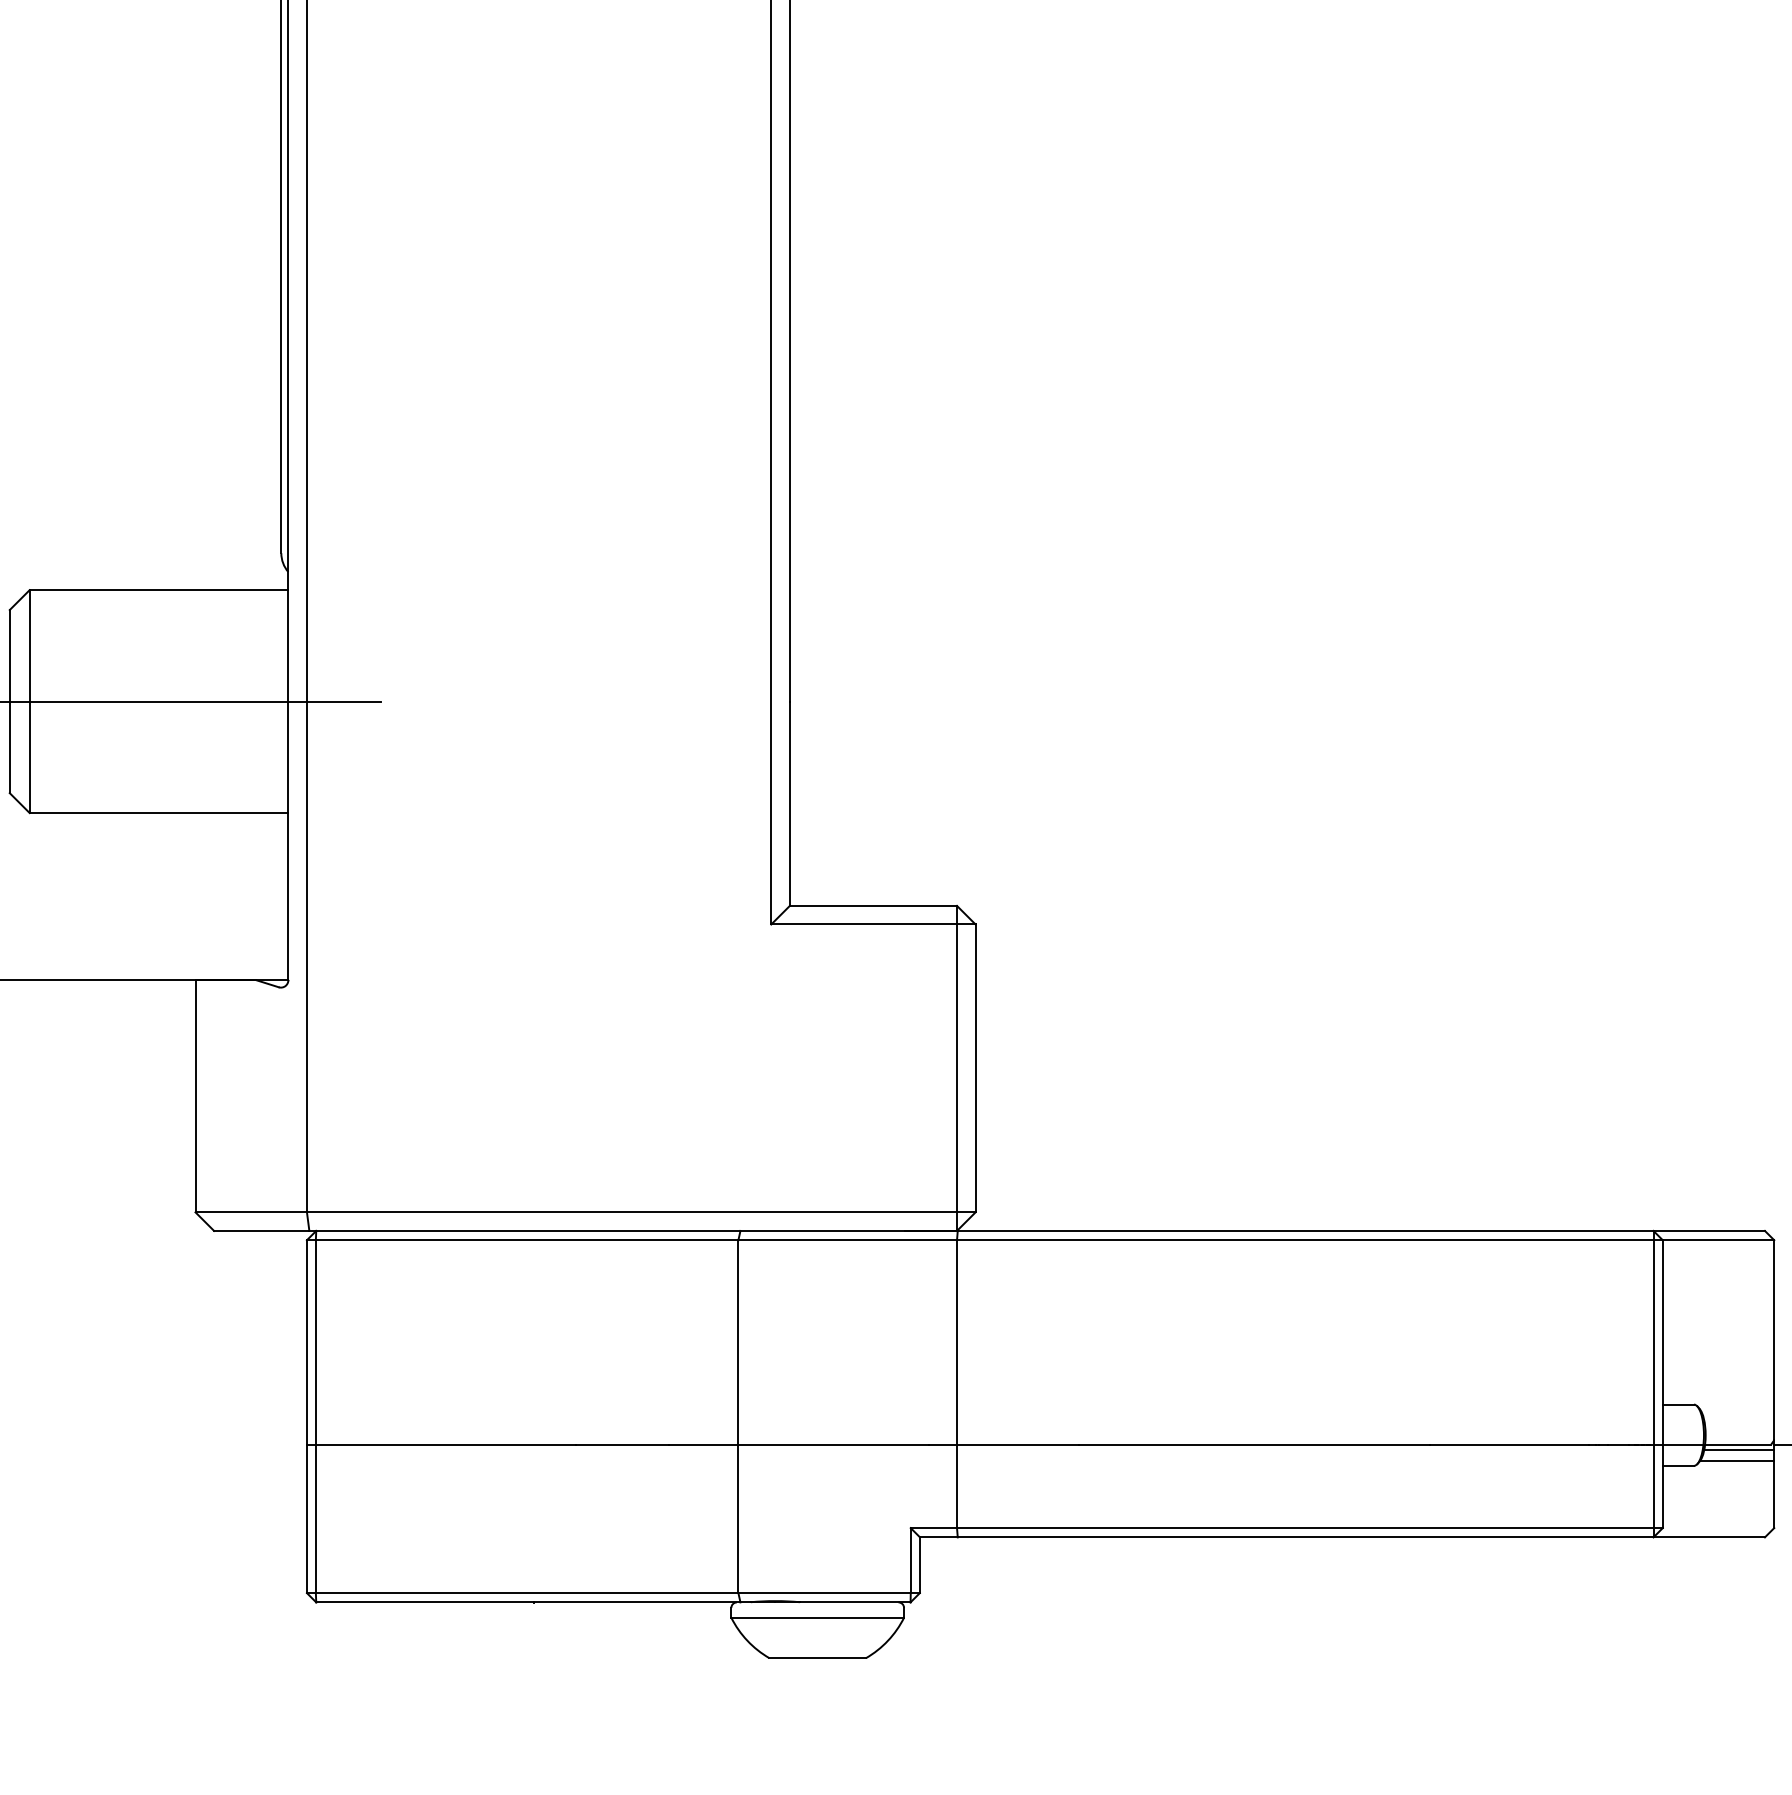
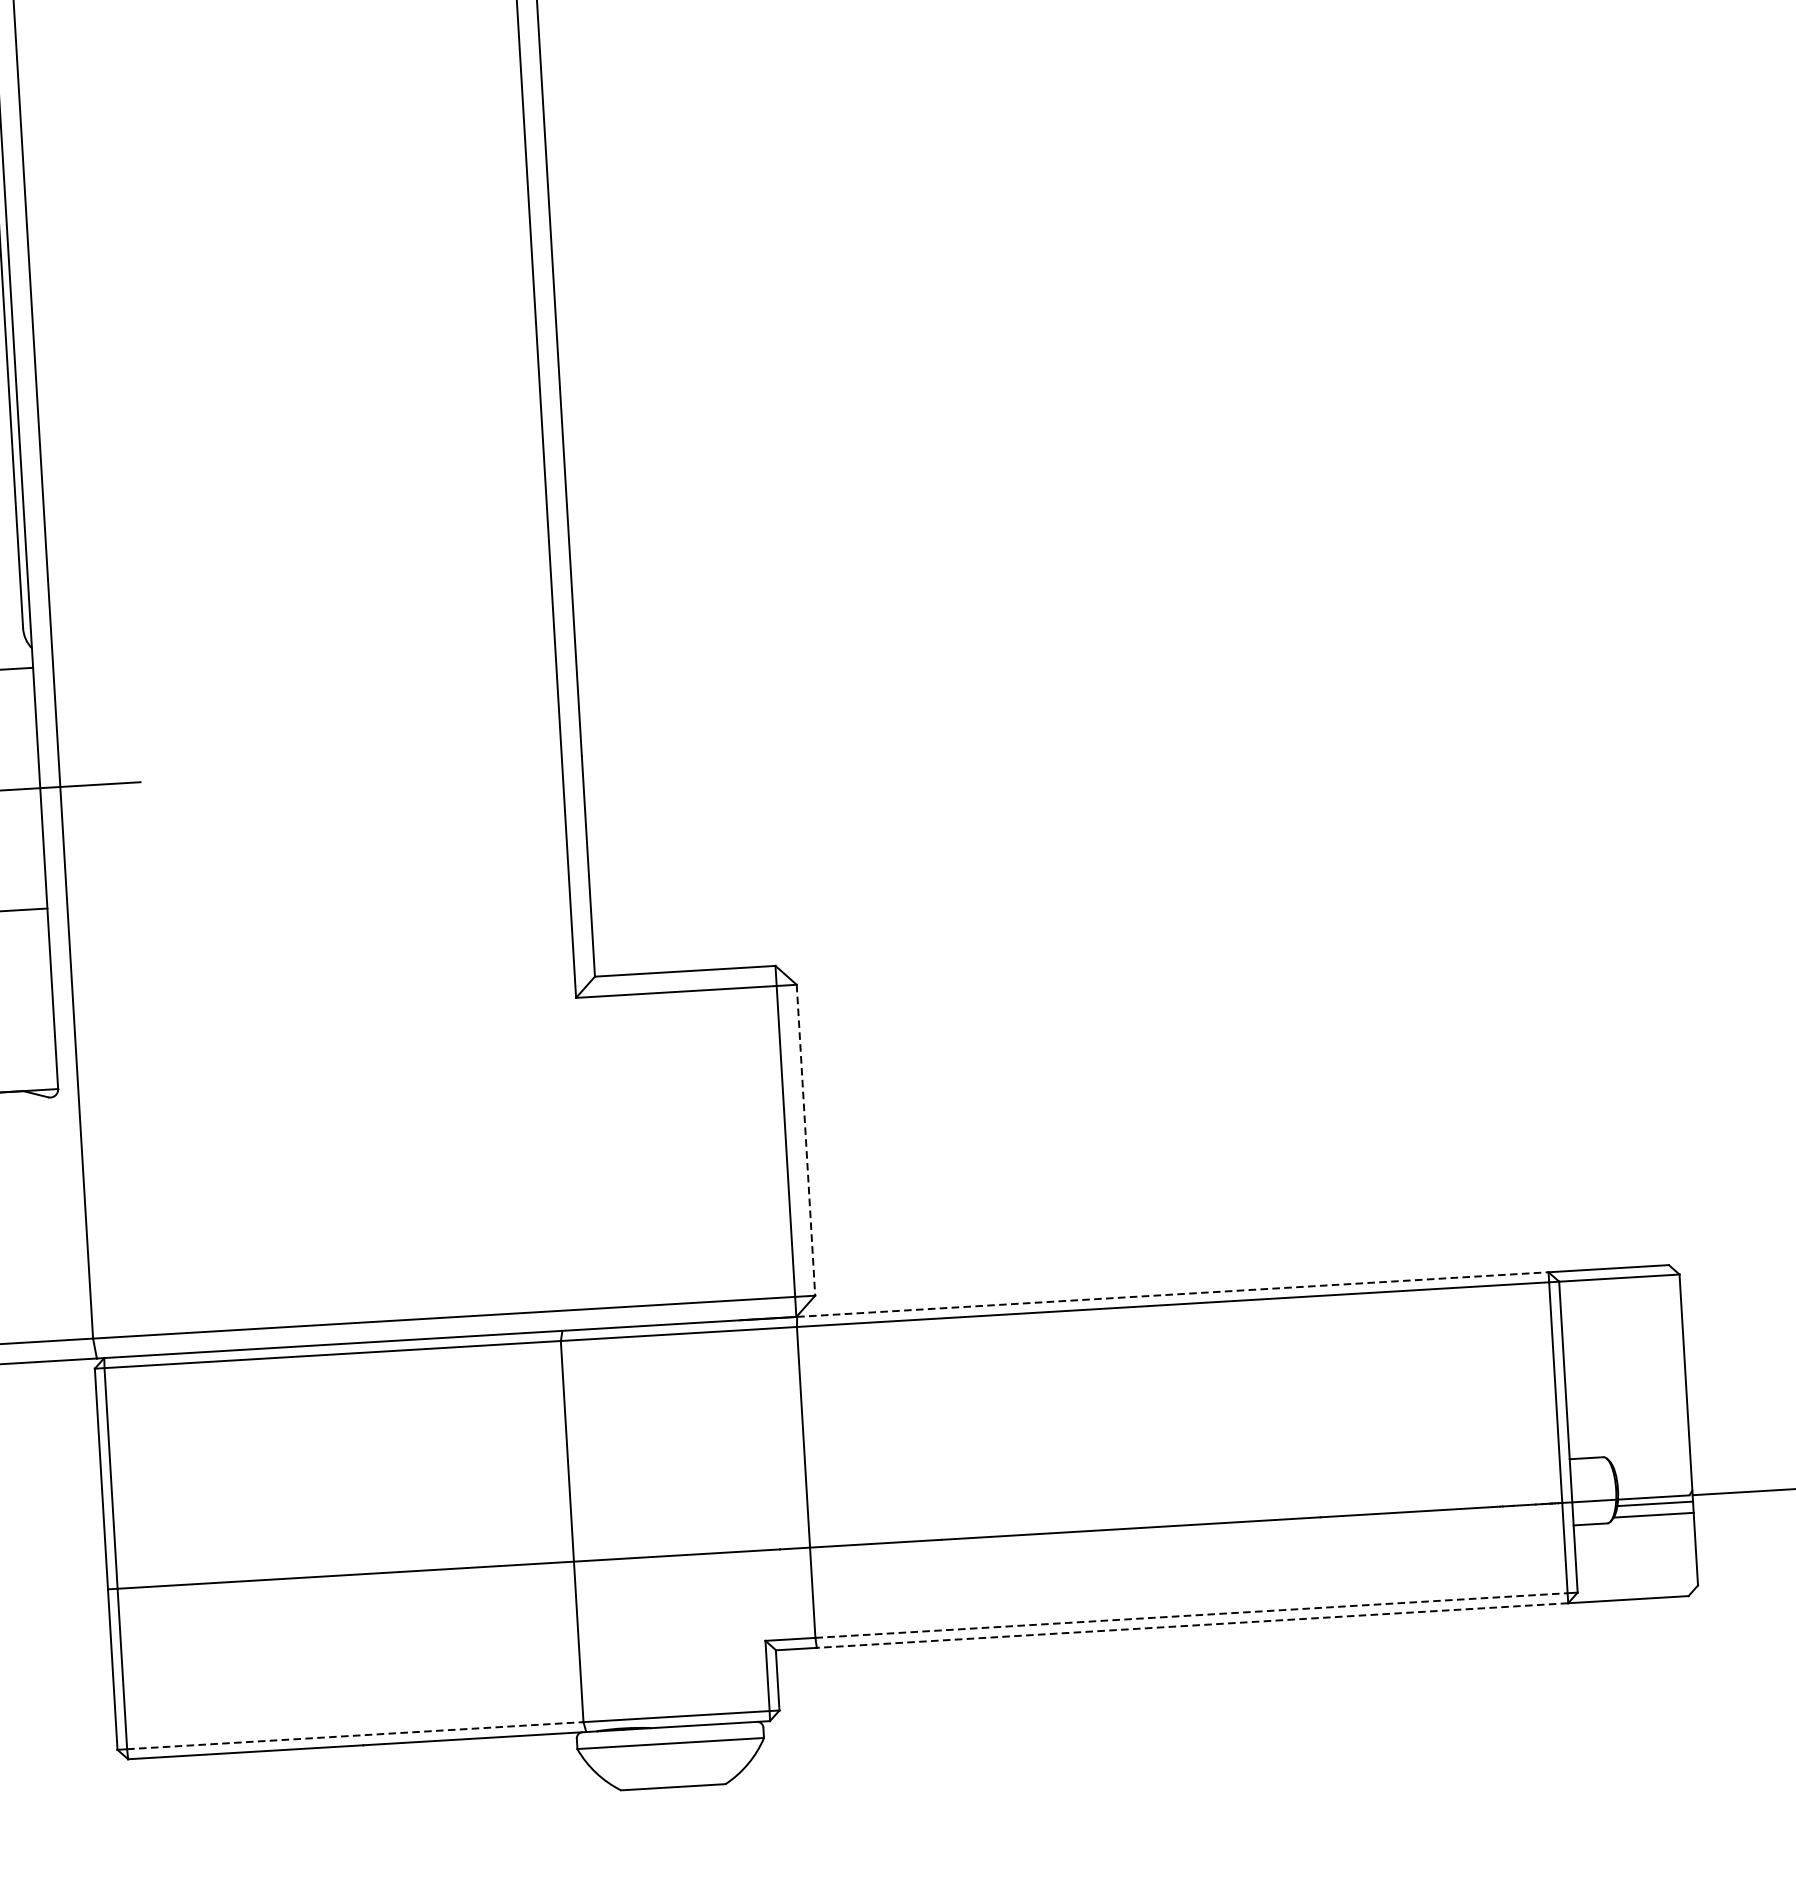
line: (975, 1068) -> (805, 1140), solid -> dashed
line: (1305, 1230) -> (1172, 1294), solid -> dashed
line: (1305, 1528) -> (1191, 1615), solid -> dashed
line: (1305, 1537) -> (1192, 1625), solid -> dashed
line: (527, 1593) -> (355, 1736), solid -> dashed

